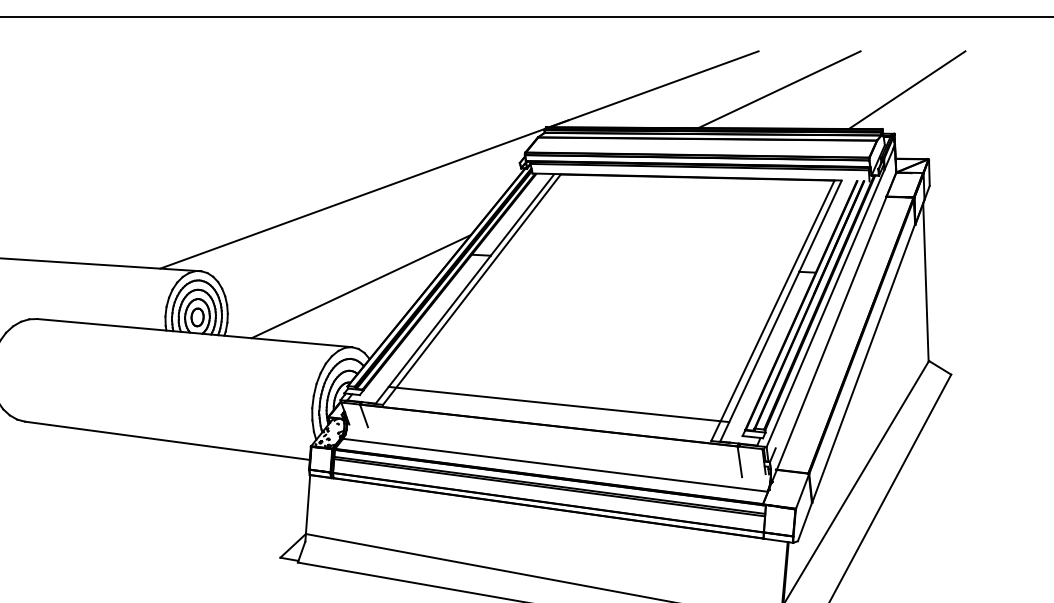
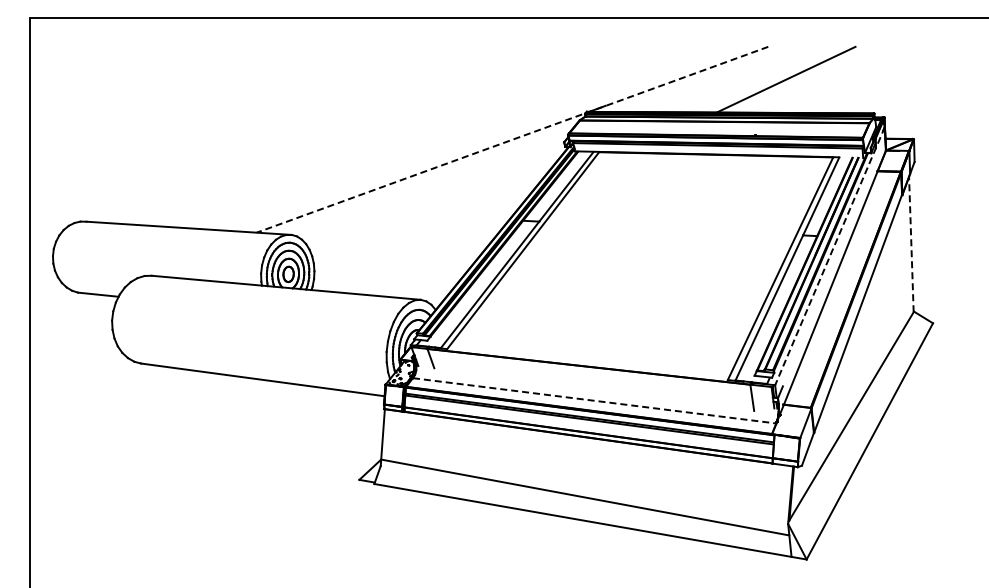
line: (907, 89) -> (895, 79), removed
line: (458, 159) -> (511, 139), solid -> dashed
line: (926, 282) -> (911, 244), solid -> dashed
line: (361, 287) -> (428, 248), removed
line: (830, 296) -> (829, 256), solid -> dashed
line: (558, 404) -> (597, 348), removed
line: (556, 464) -> (595, 400), solid -> dashed

